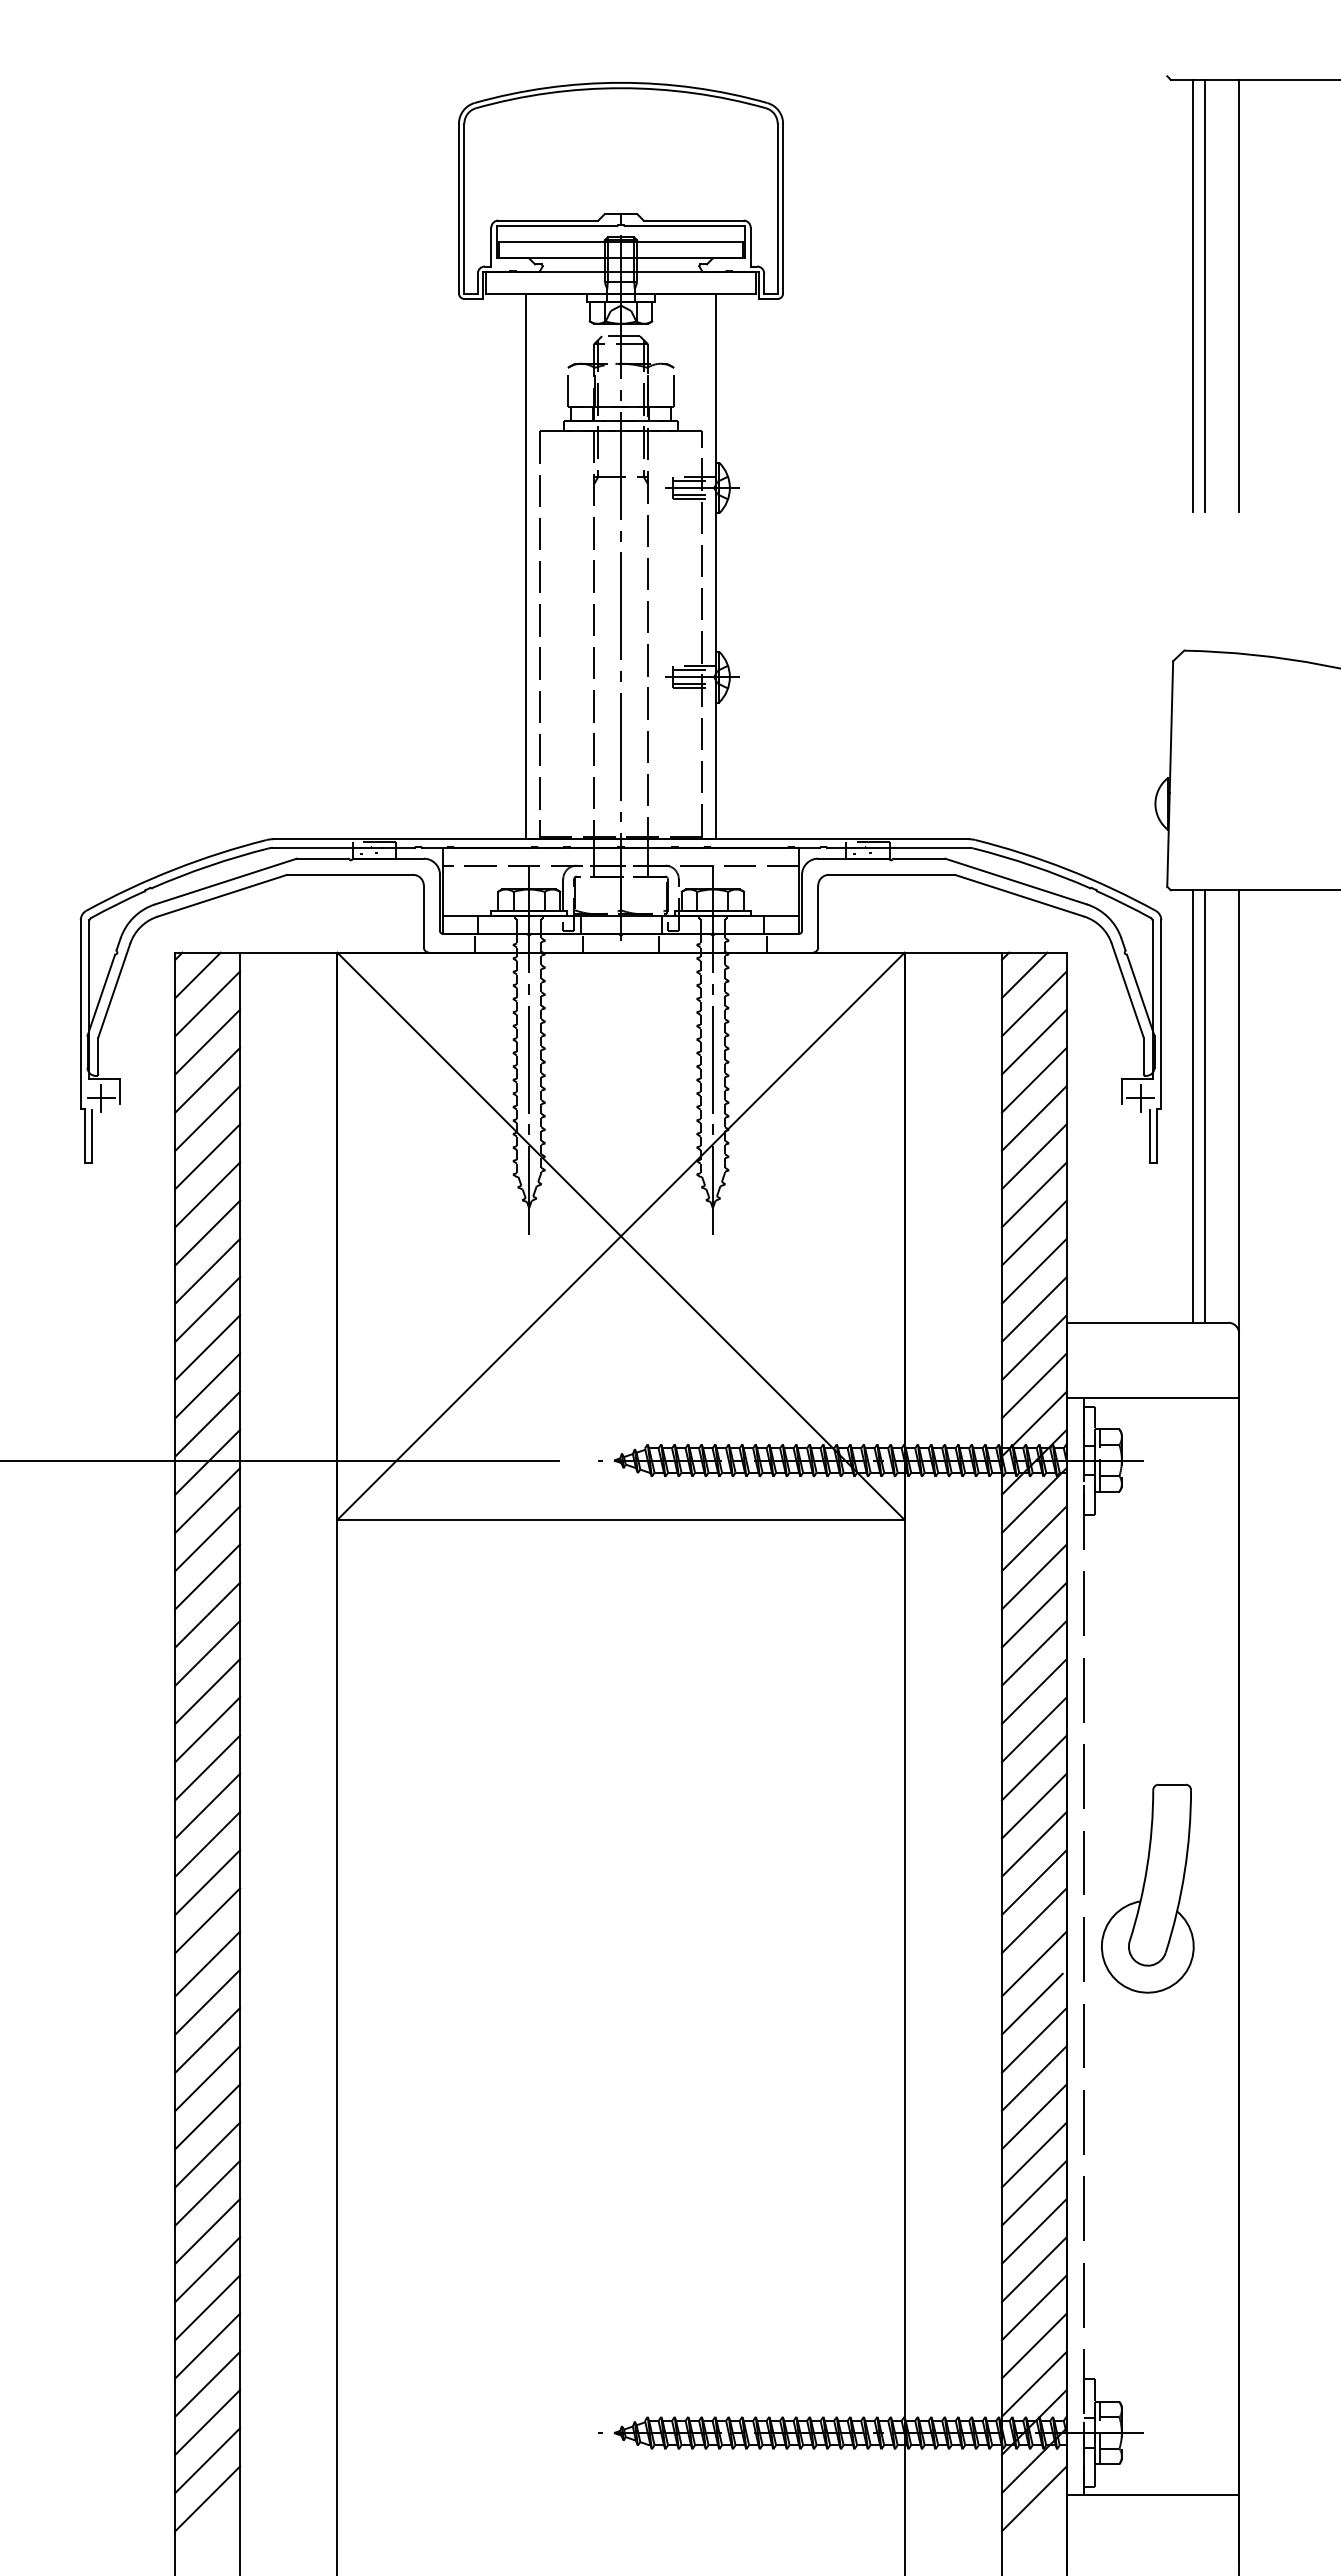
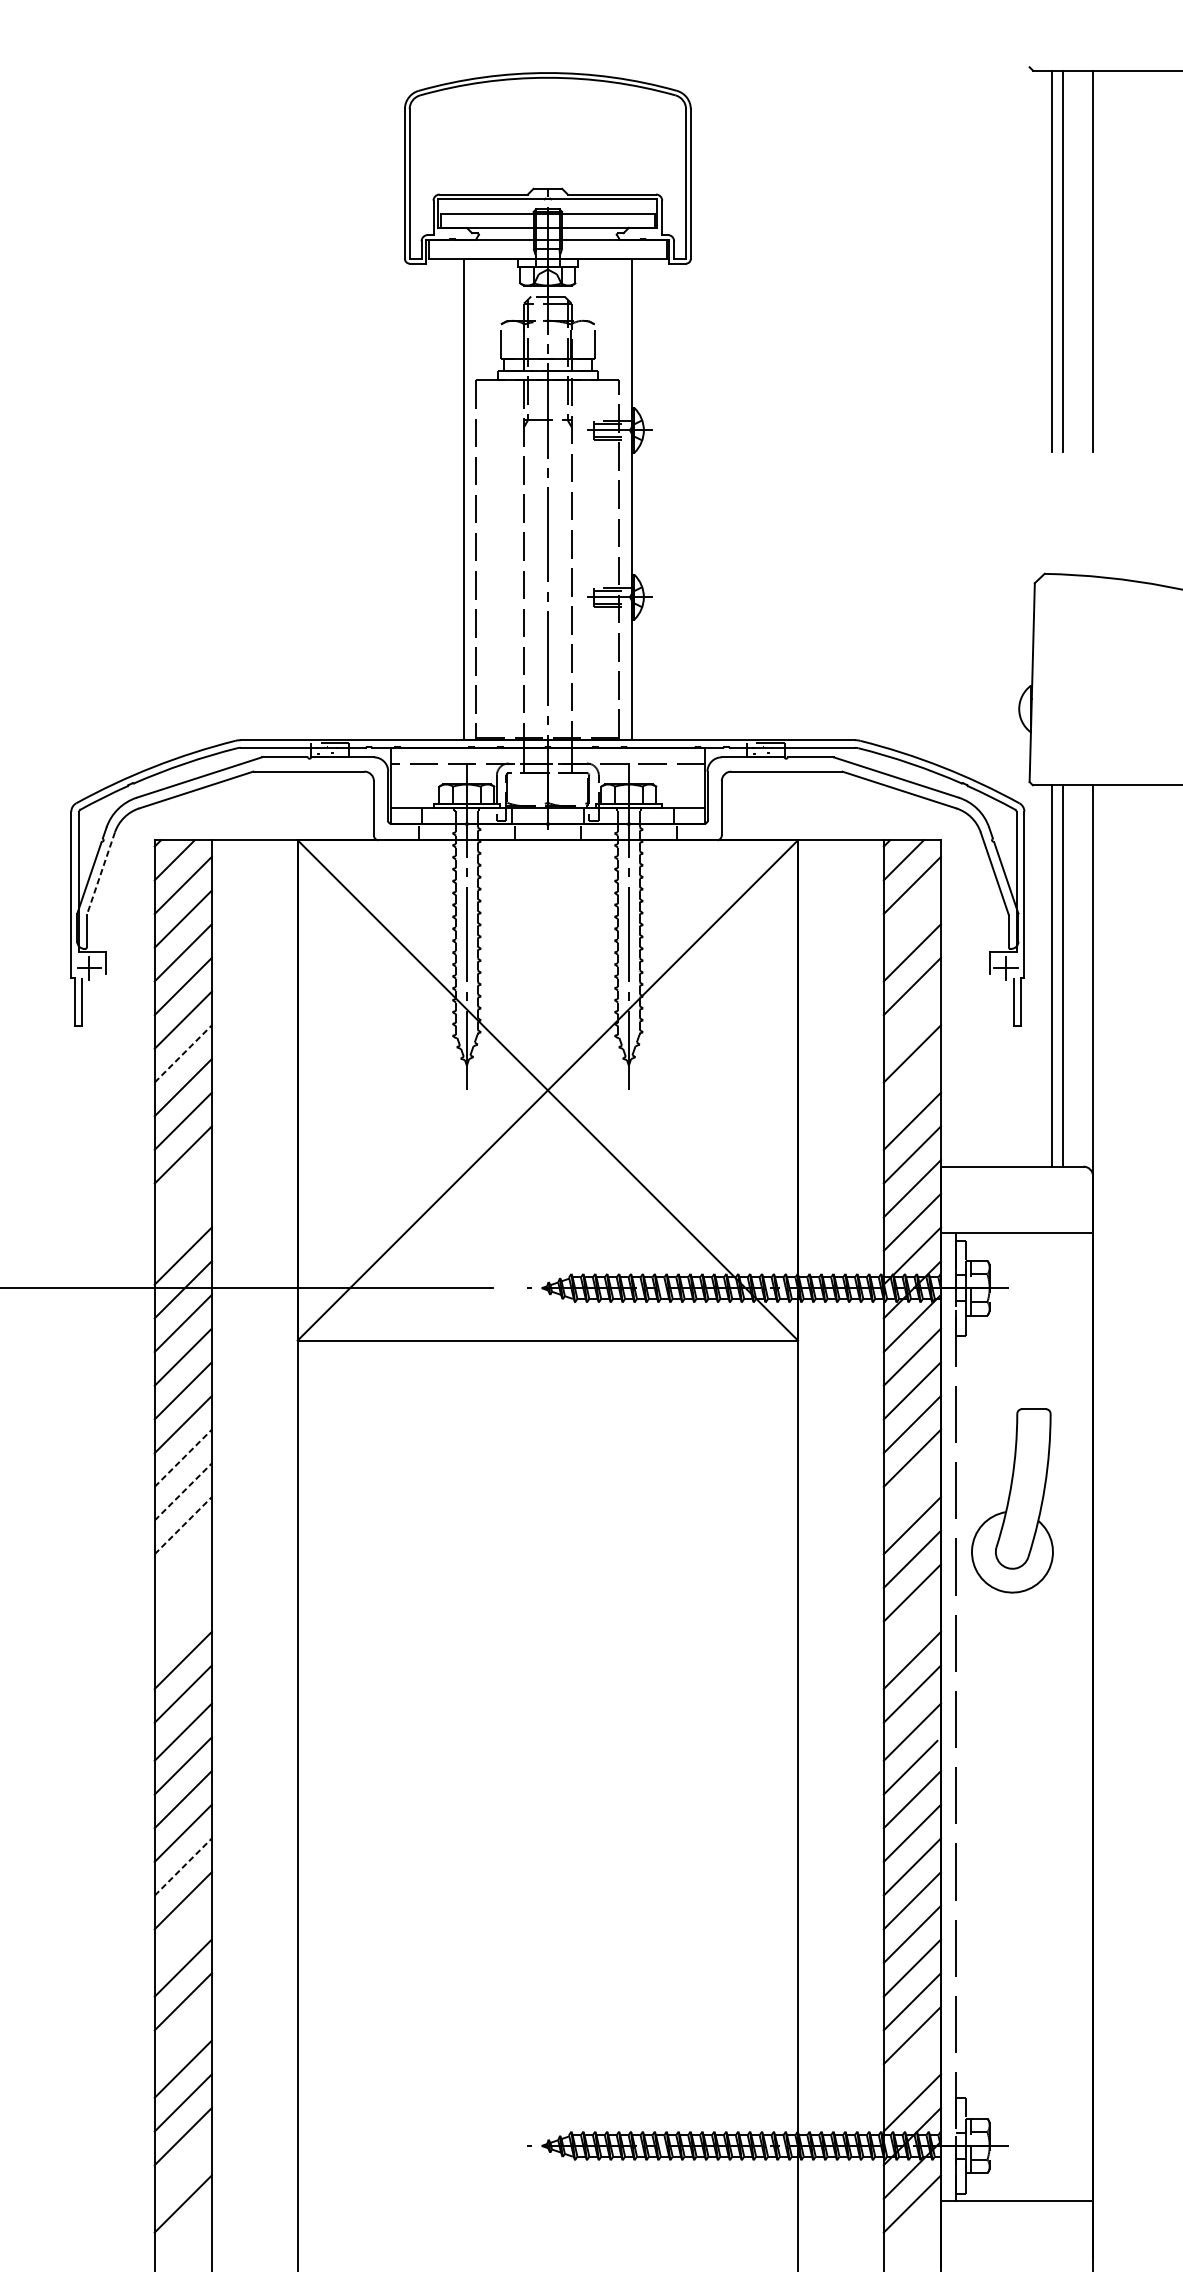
line: (114, 991) -> (101, 874), solid -> dashed
line: (1033, 1041) -> (911, 918), removed
line: (1033, 1156) -> (911, 1020), removed
line: (207, 1194) -> (183, 1053), solid -> dashed
line: (1033, 1232) -> (911, 1087), removed
line: (207, 1347) -> (183, 1188), removed
line: (207, 1385) -> (183, 1221), removed
line: (207, 1653) -> (183, 1458), solid -> dashed
line: (207, 1691) -> (183, 1491), solid -> dashed
line: (1033, 1691) -> (911, 1491), removed
line: (207, 1729) -> (183, 1525), solid -> dashed
line: (207, 1767) -> (183, 1558), removed
line: (207, 1805) -> (183, 1592), removed
line: (207, 1843) -> (183, 1625), removed
line: (1033, 1843) -> (911, 1625), removed
part: (1147, 1888) -> (1012, 1500), moved
line: (207, 2116) -> (183, 1866), solid -> dashed
line: (207, 2192) -> (183, 1933), removed
line: (207, 2307) -> (183, 2035), removed
line: (1033, 2345) -> (911, 2068), removed
line: (207, 2460) -> (183, 2170), removed

